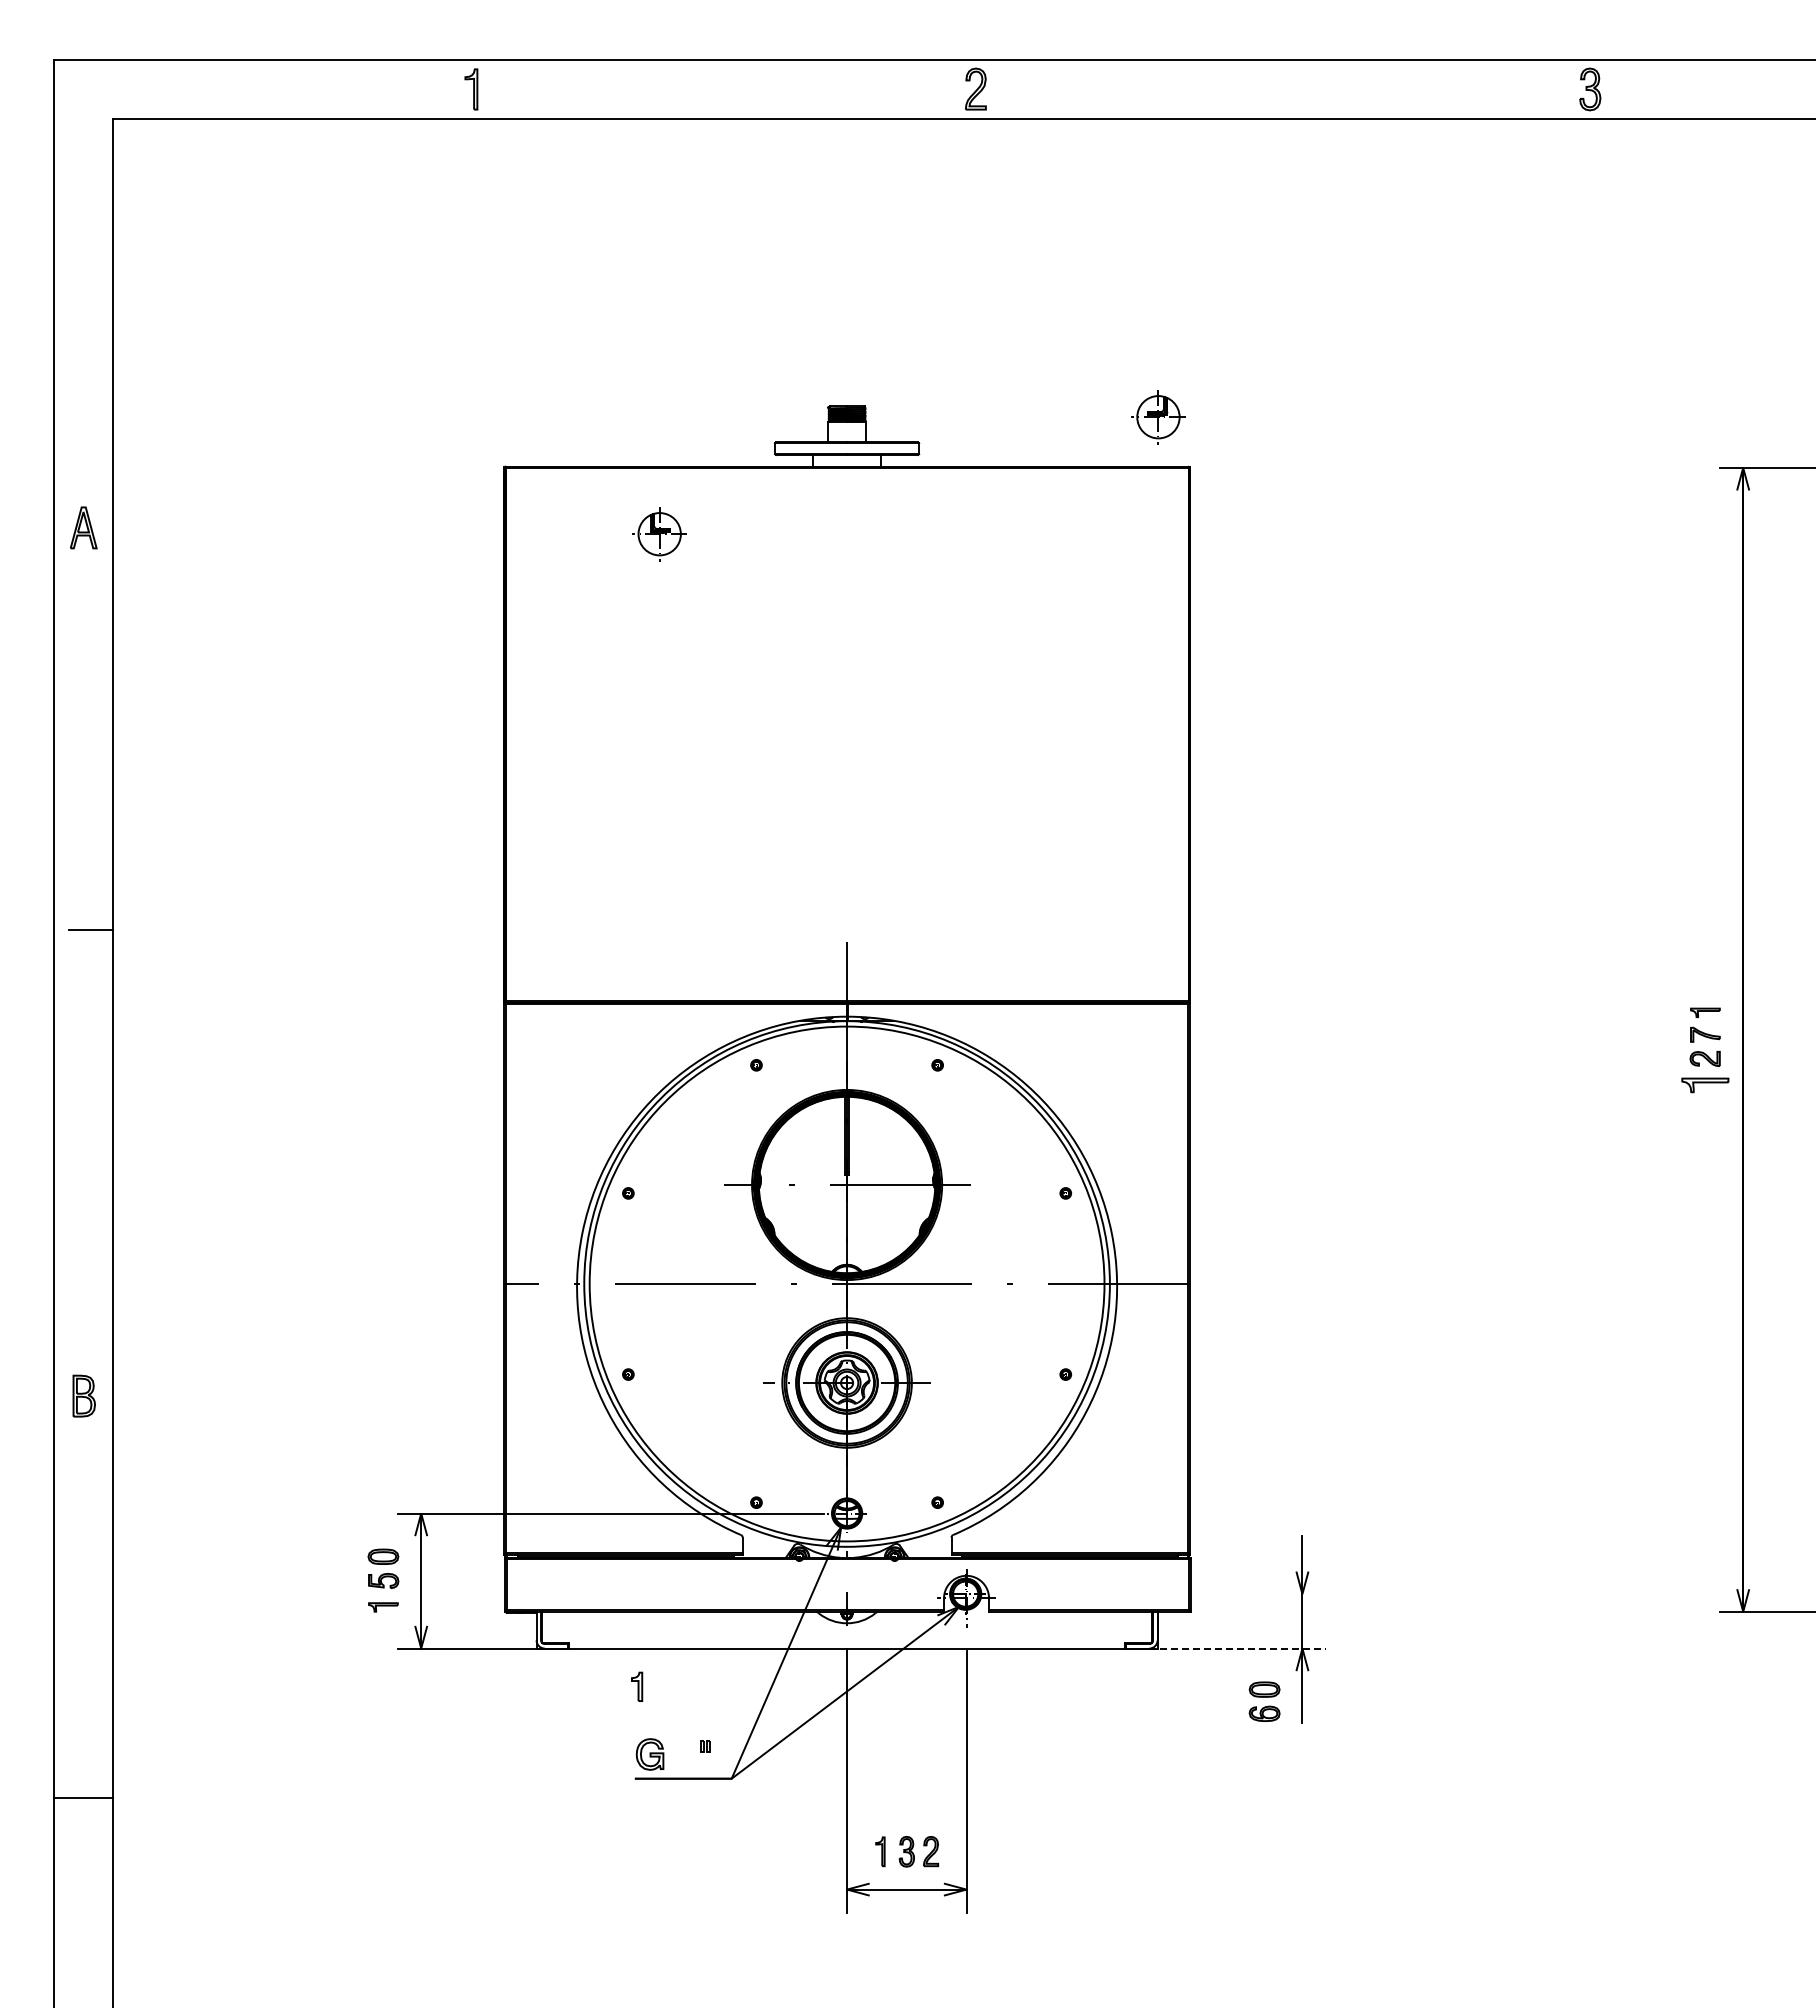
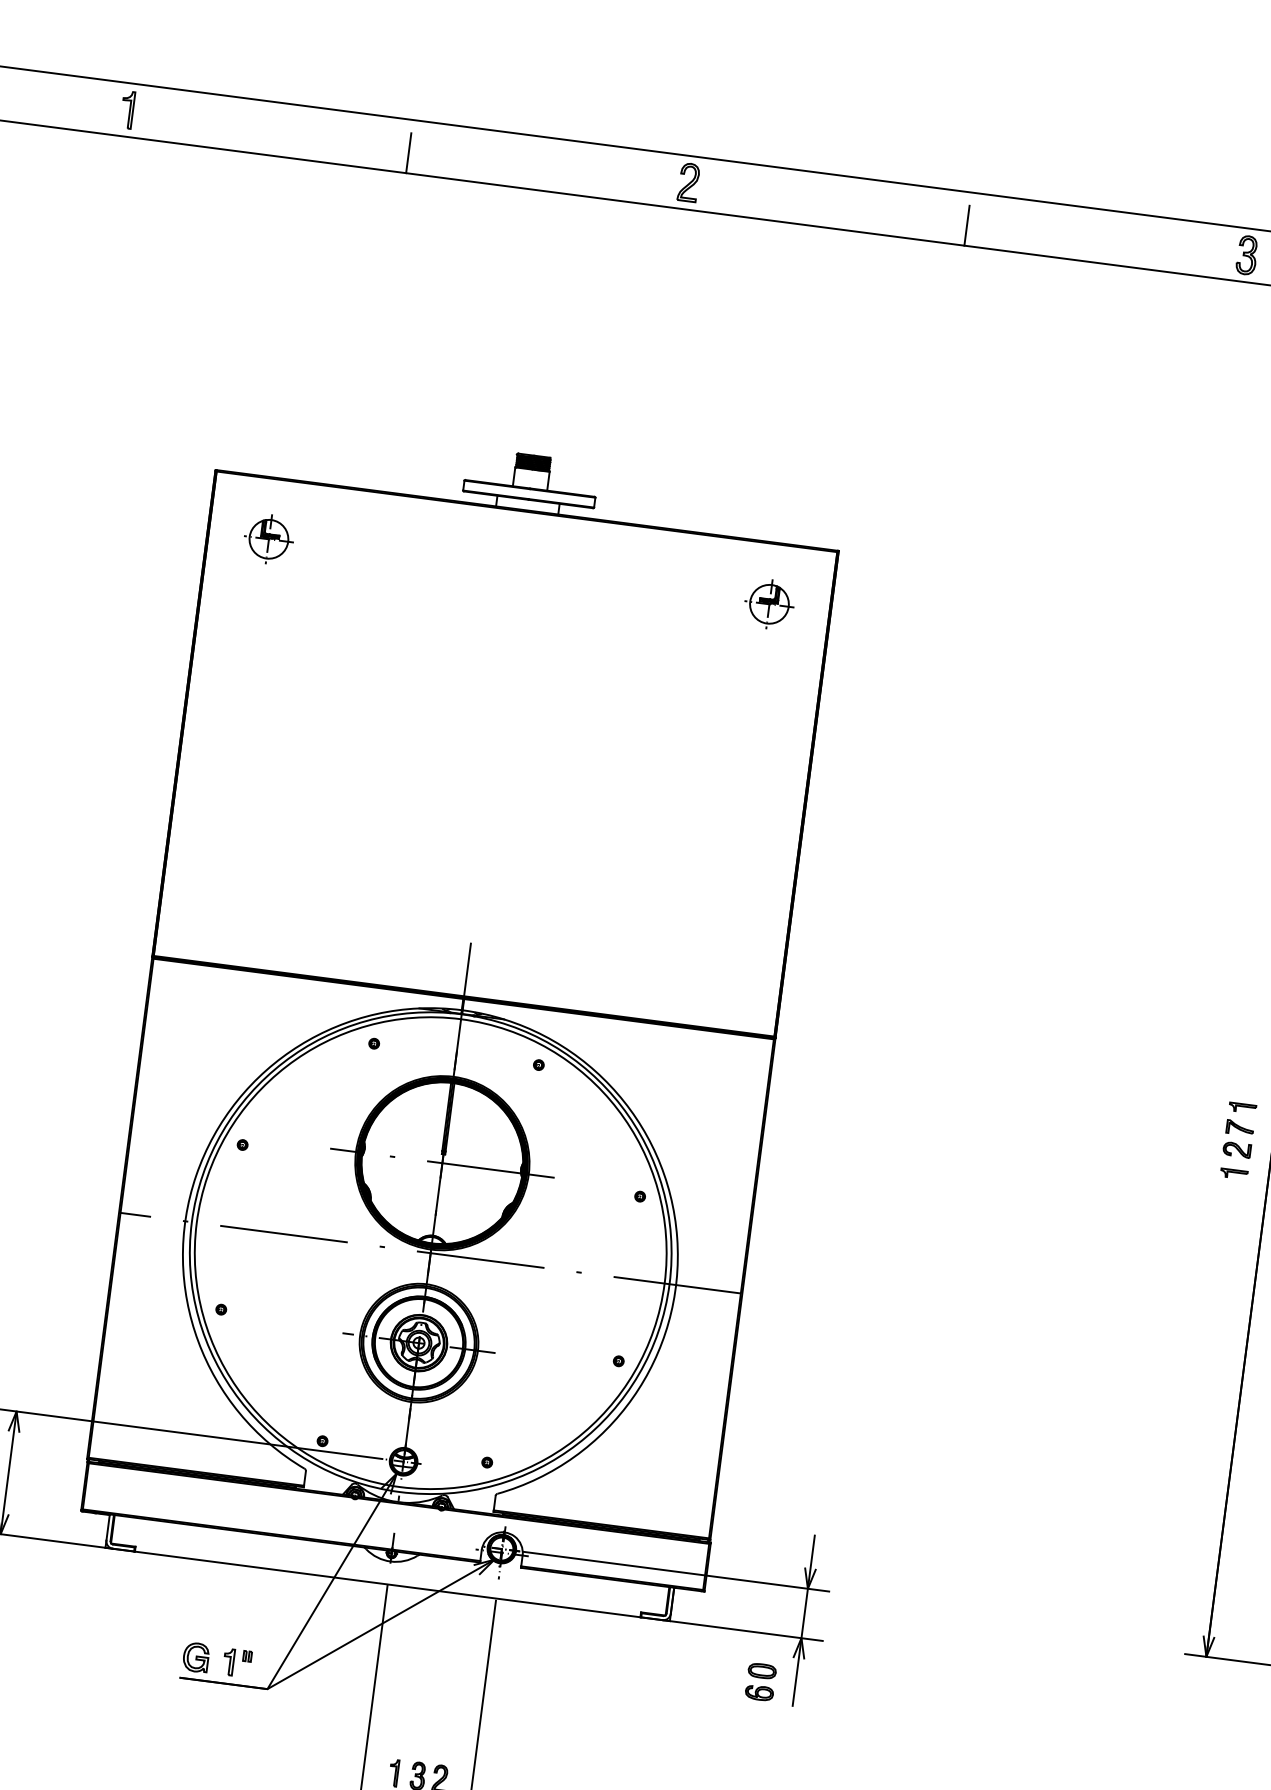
part: (471, 89) -> (127, 109), moved
line: (668, 96) -> (408, 152), added
line: (1283, 96) -> (967, 225), added
part: (1158, 417) -> (769, 604), moved
part: (659, 534) -> (268, 539), moved
part: (1705, 1085) -> (1234, 1174), size x0.62
line: (1157, 1594) -> (676, 1571), added
line: (1237, 1648) -> (742, 1630), dashed -> solid
part: (637, 1686) -> (229, 1661), moved

